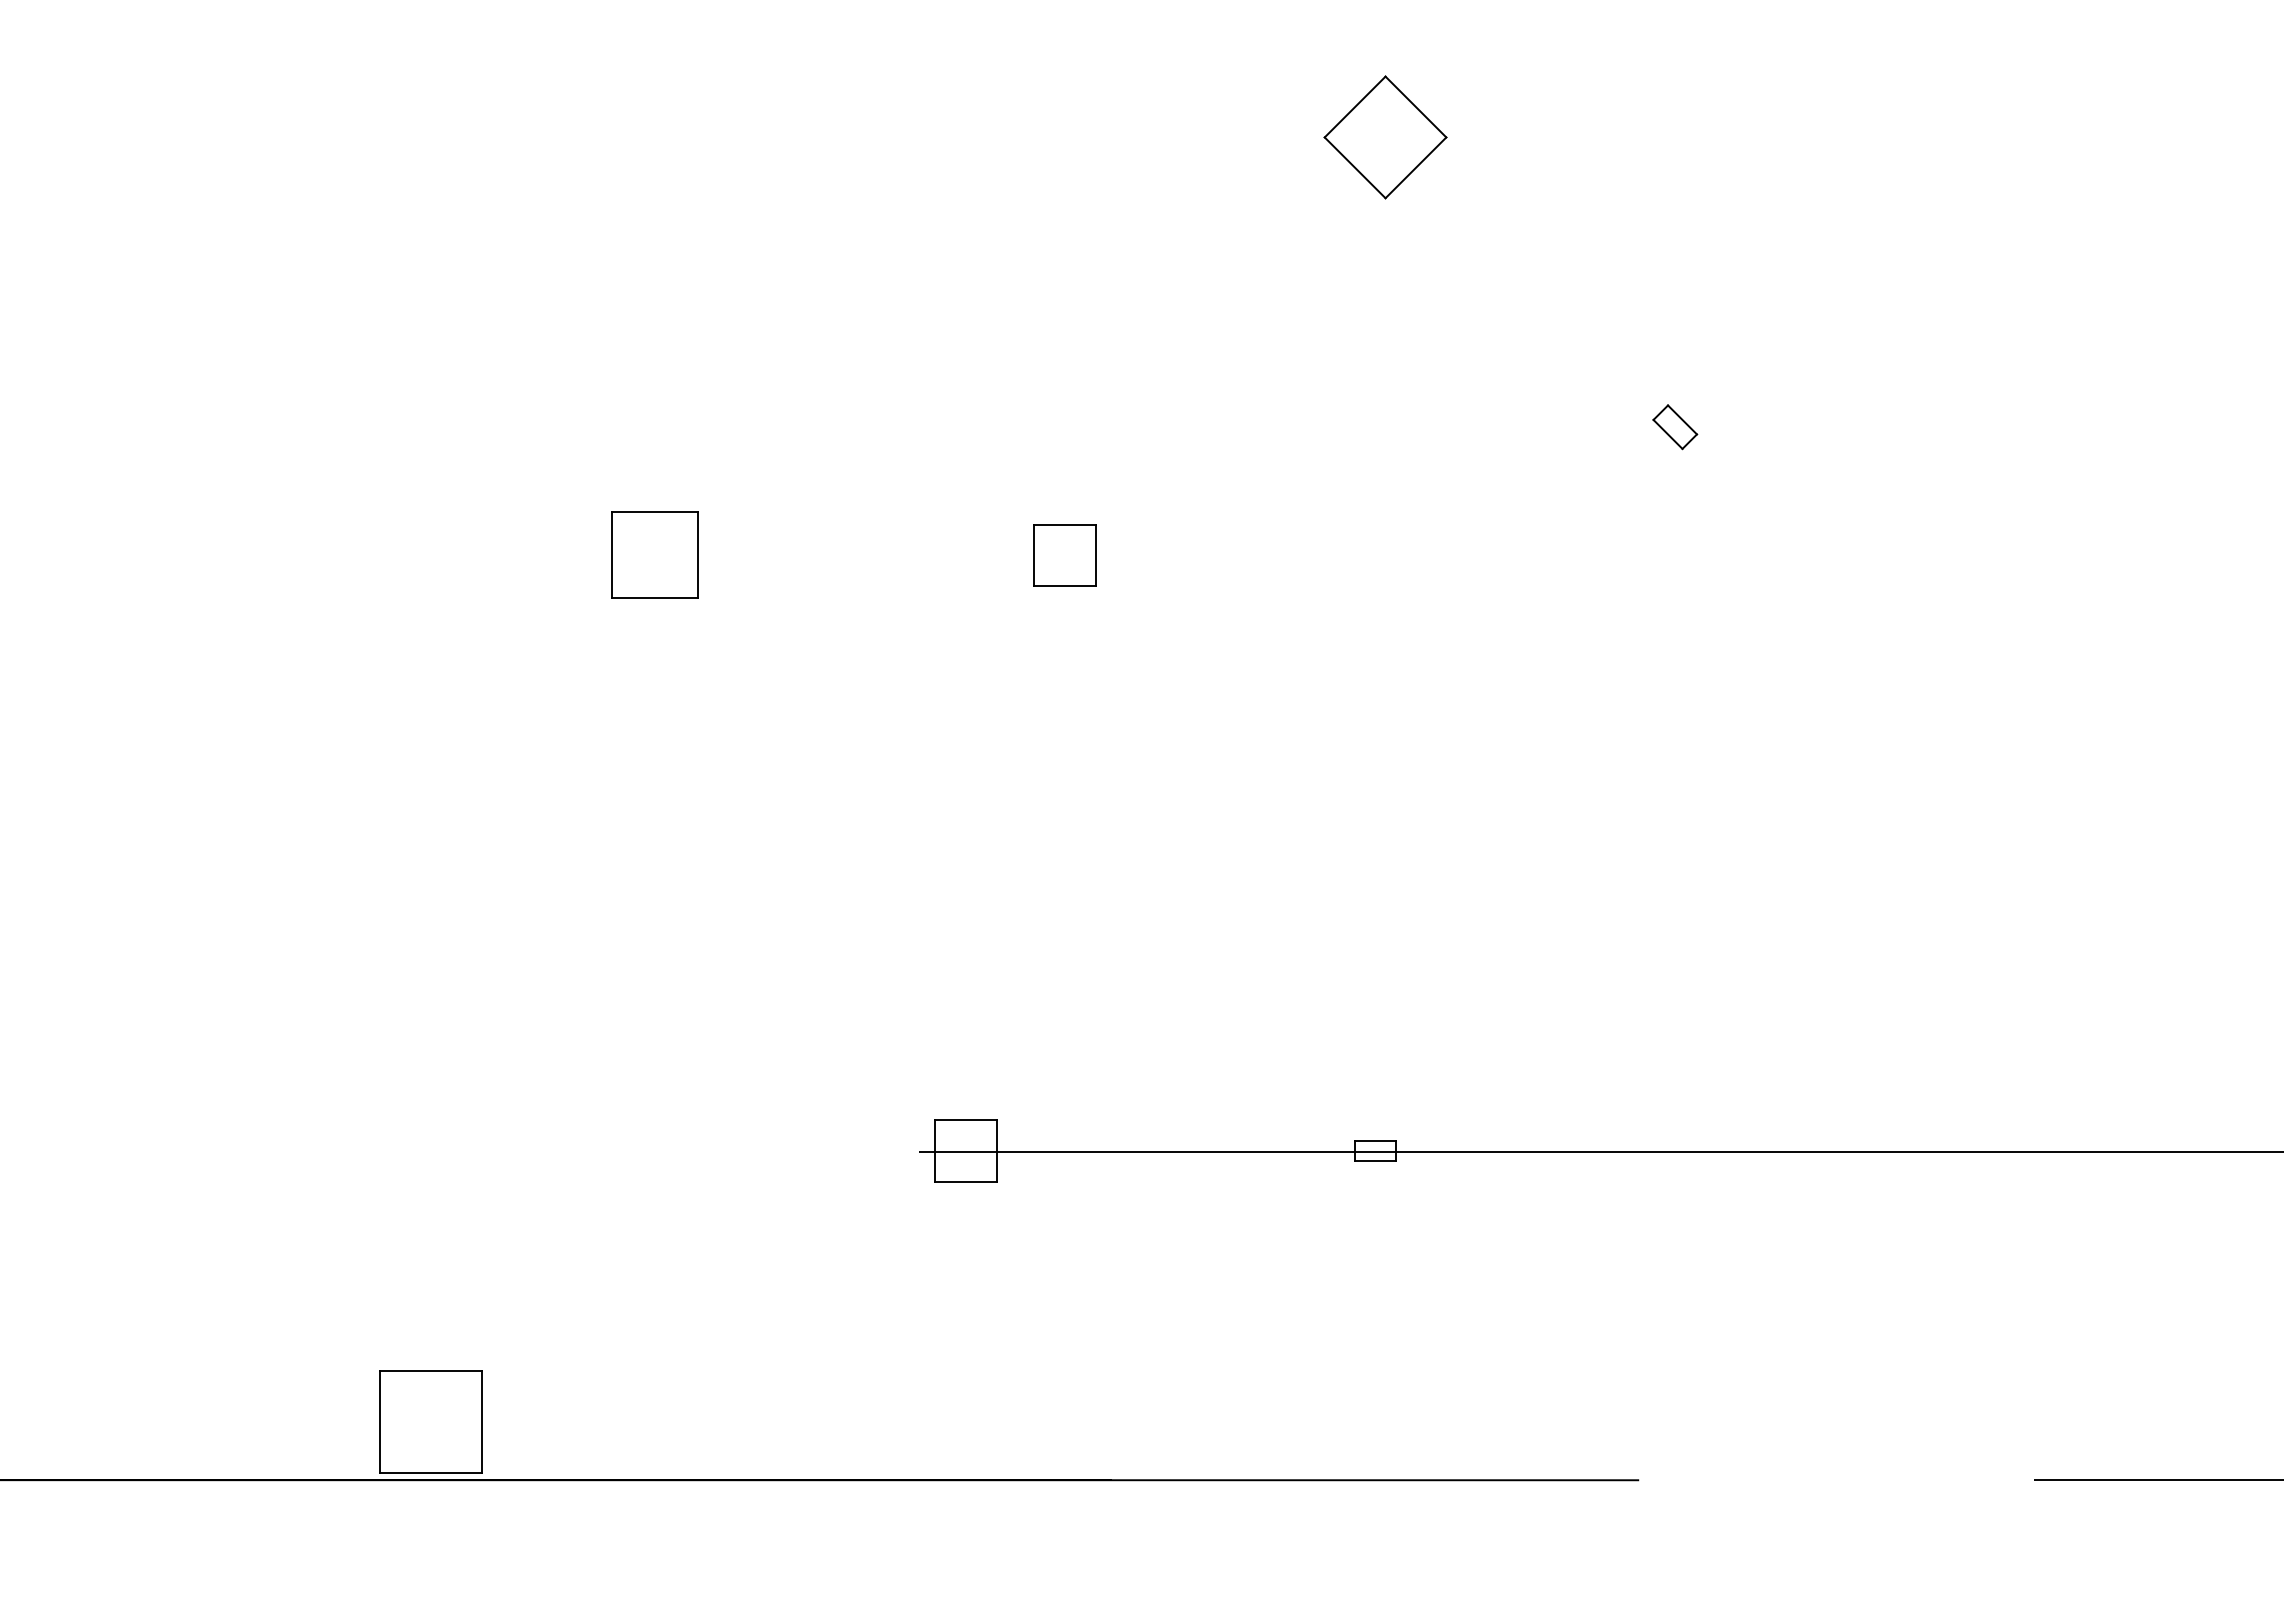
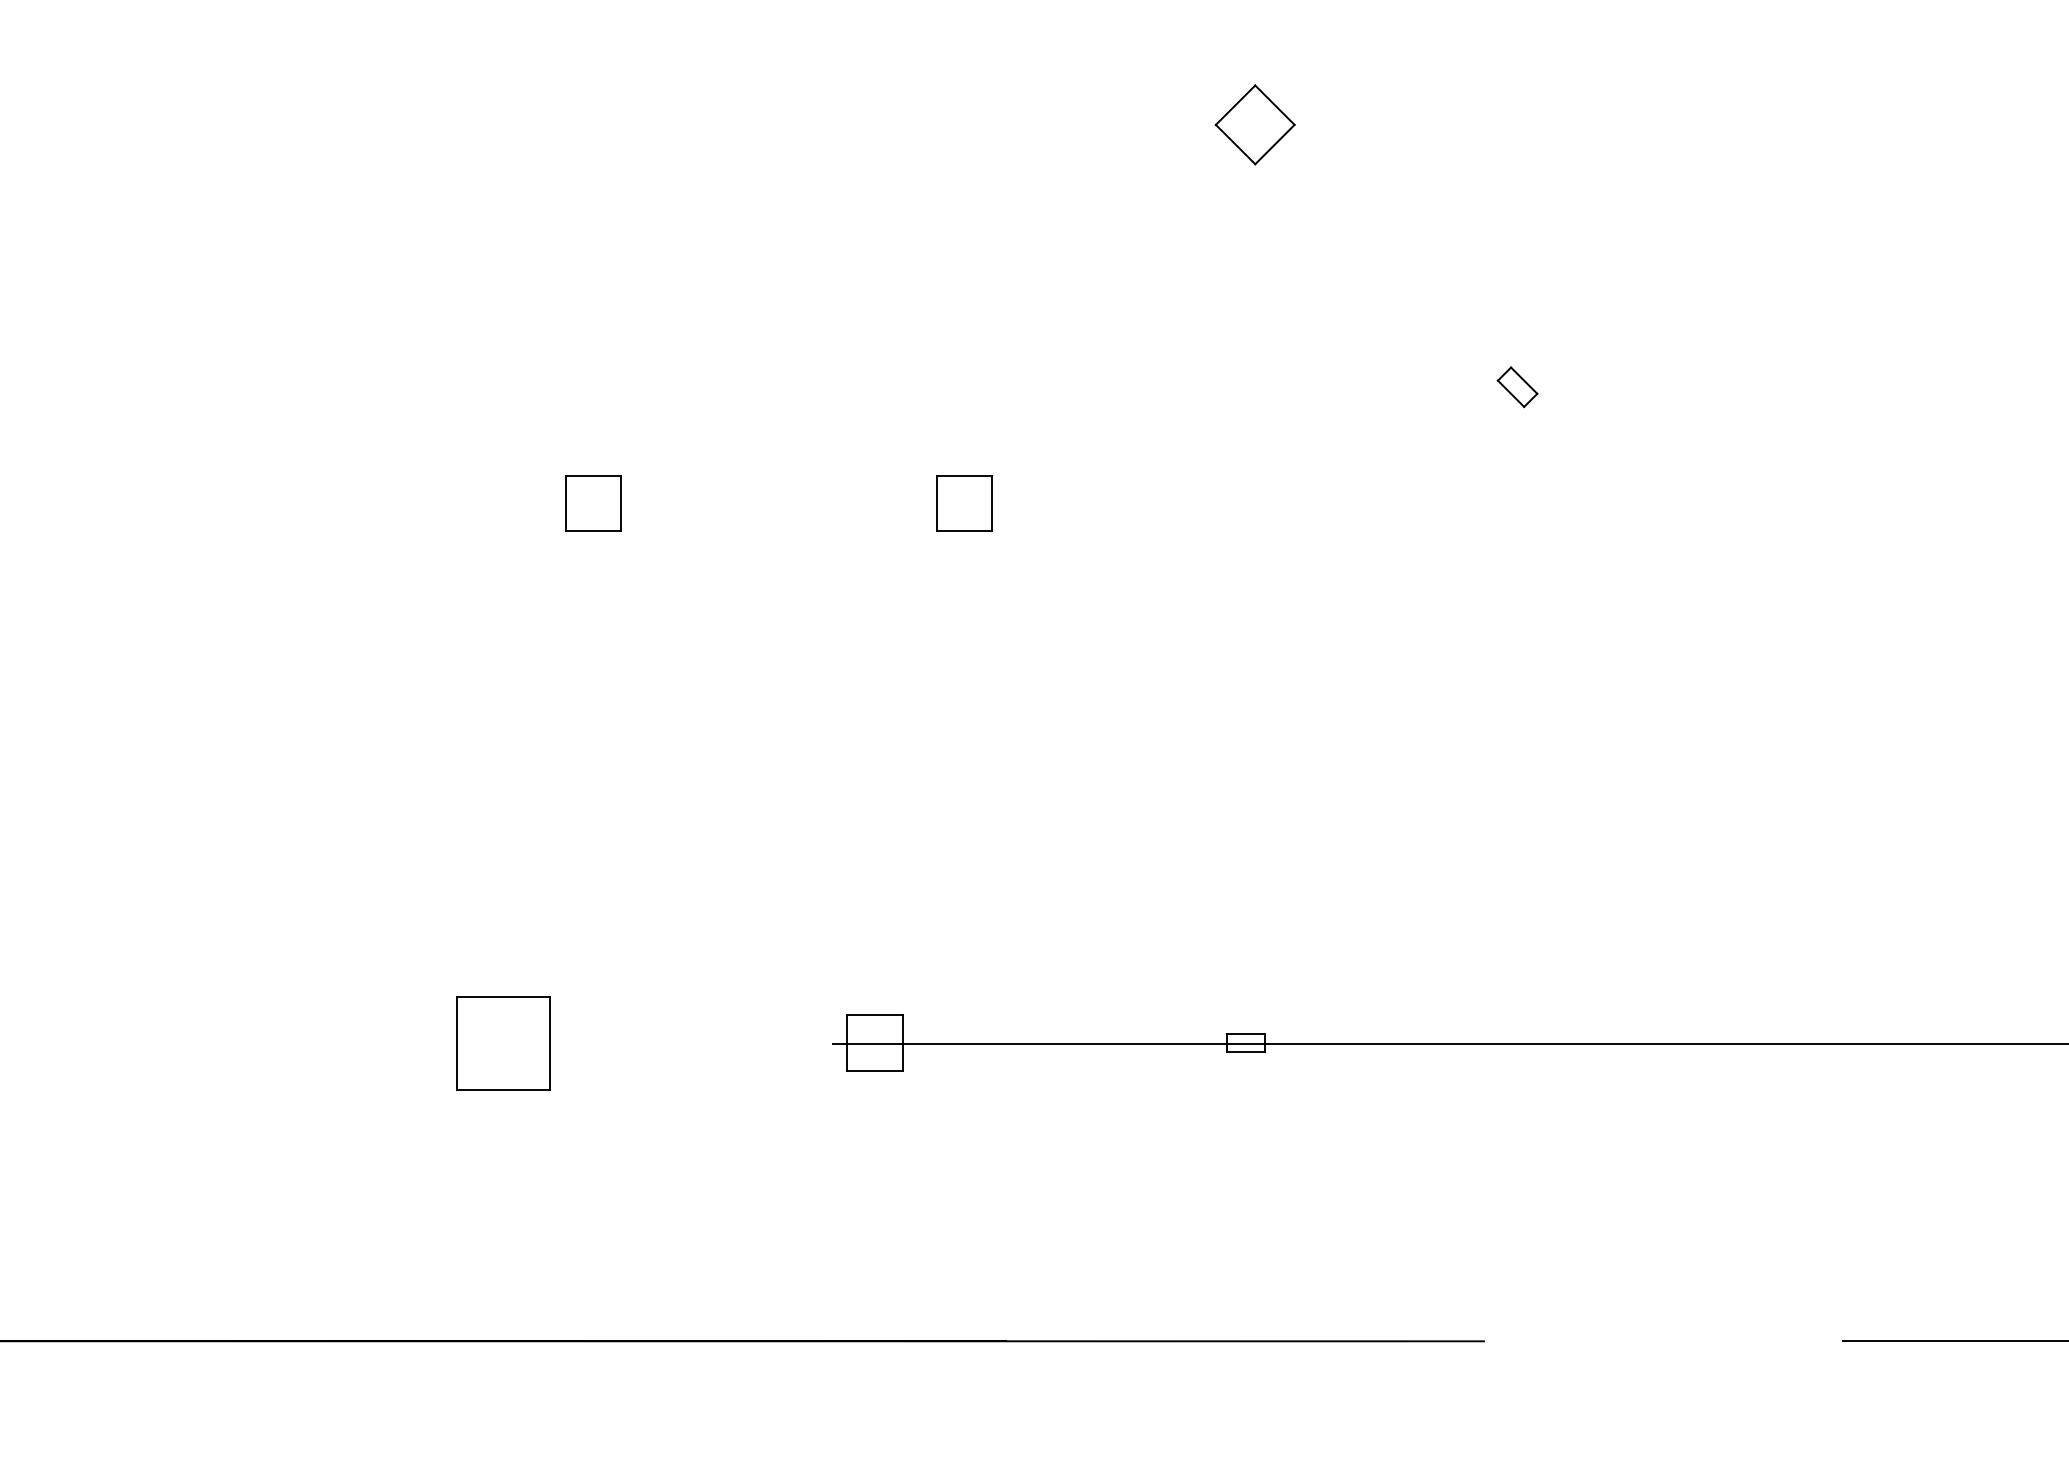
part: (1385, 137) -> (1255, 124), size x0.71
part: (655, 555) -> (593, 503), size x0.71
part: (430, 1421) -> (503, 1042), moved

